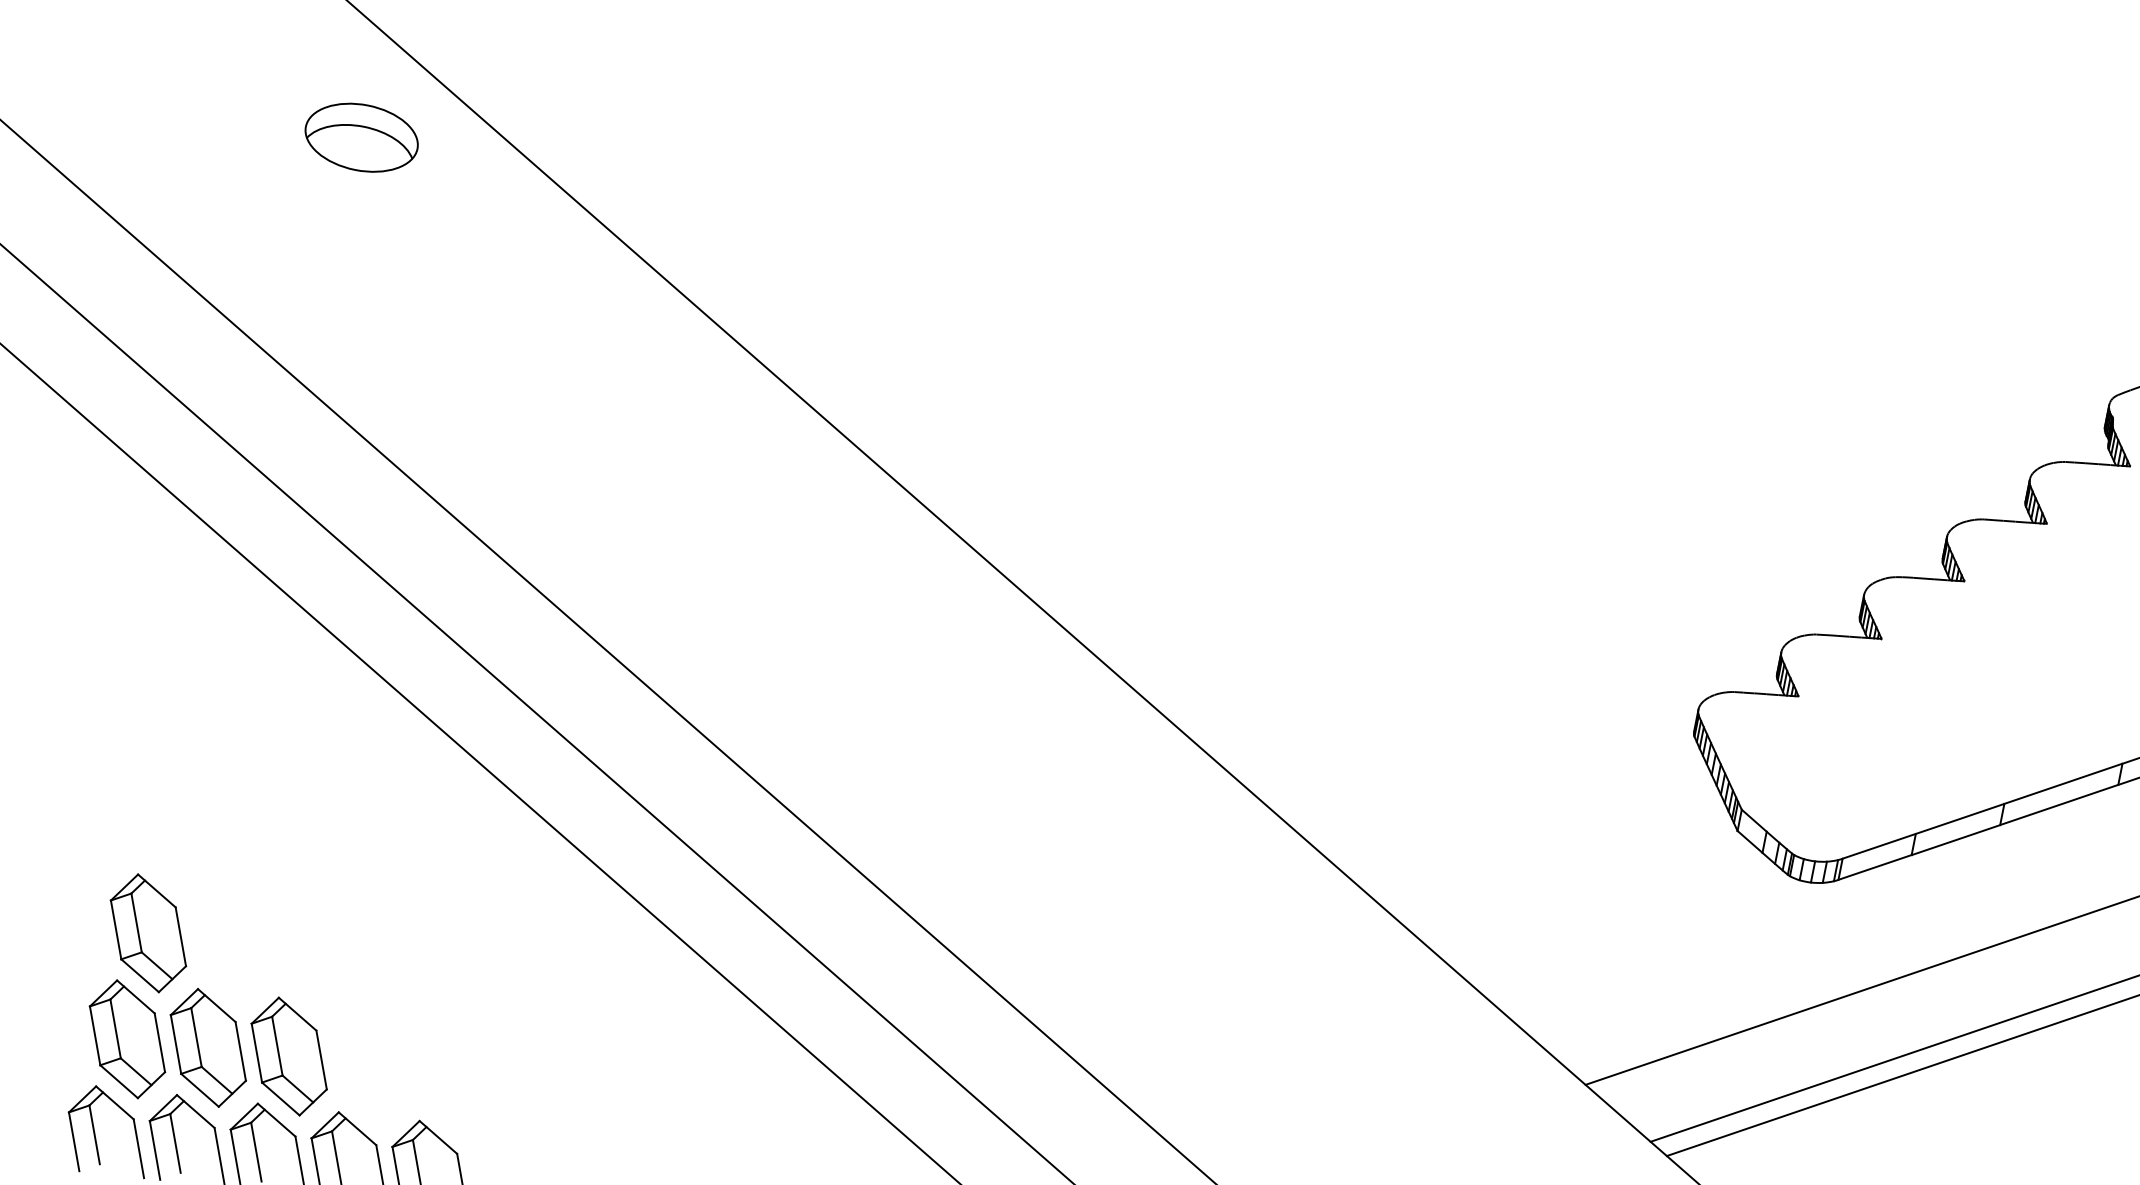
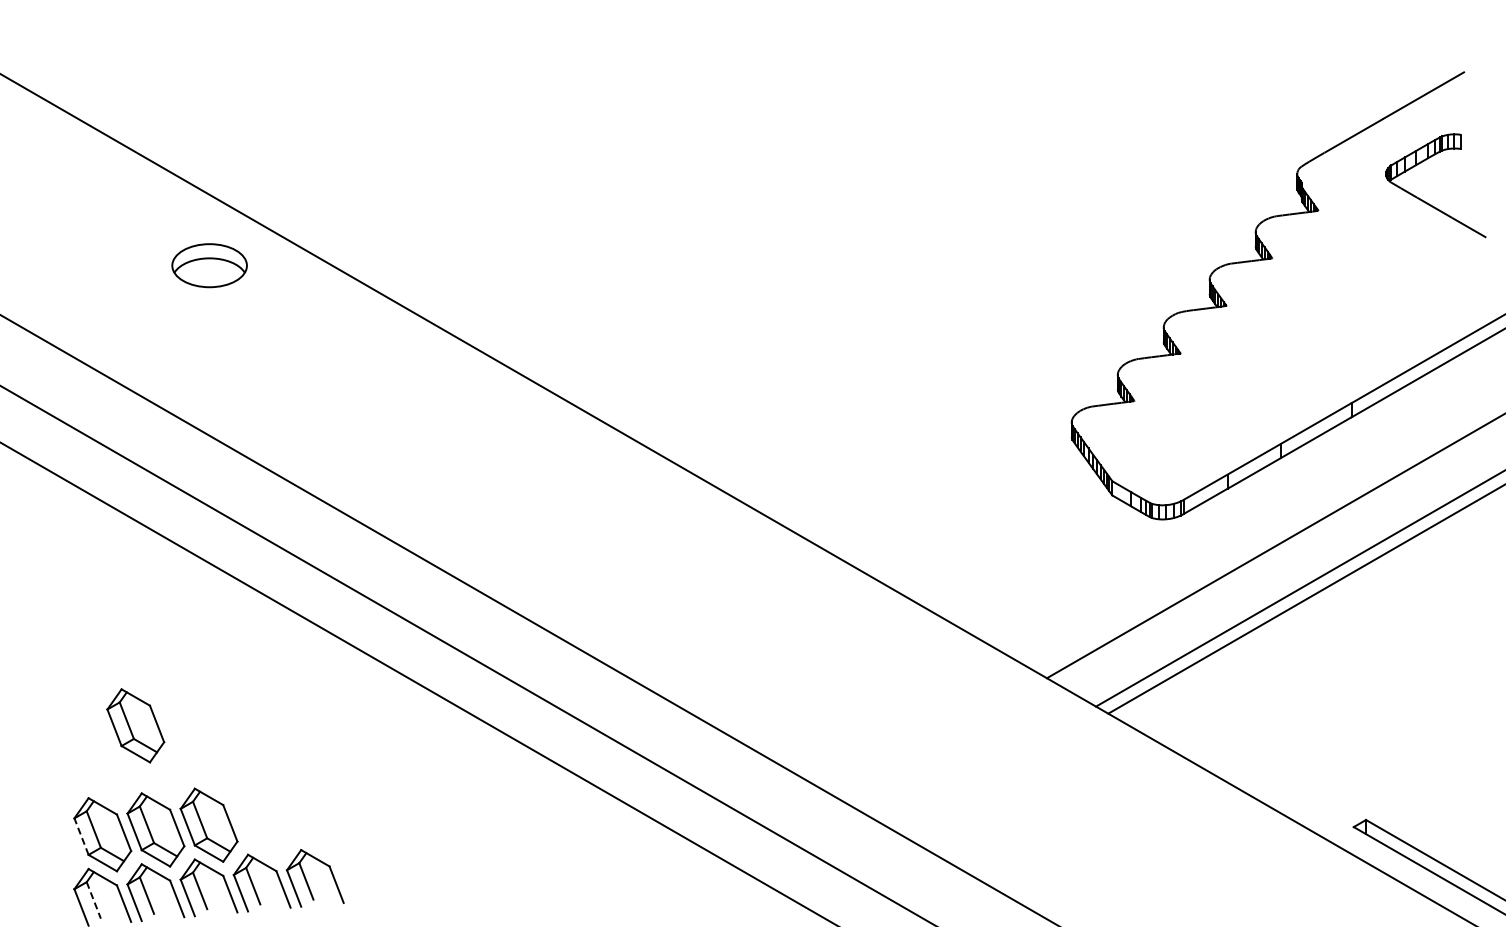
part: (361, 137) -> (209, 265), moved
part: (148, 932) -> (135, 725), moved
line: (95, 1035) -> (81, 836), solid -> dashed
line: (94, 1134) -> (93, 900), solid -> dashed

